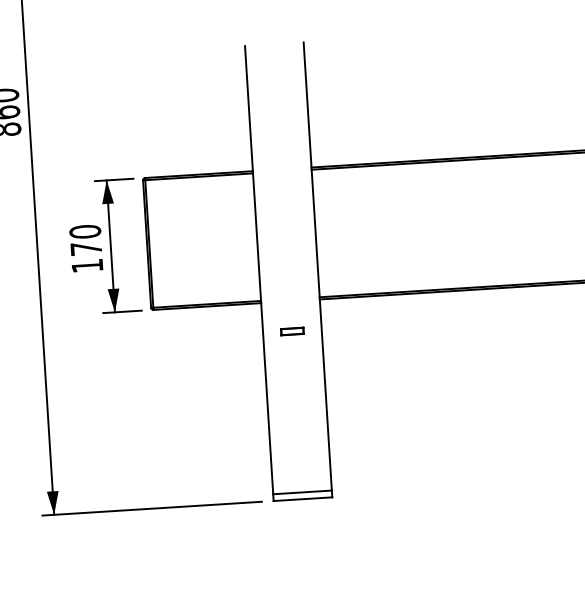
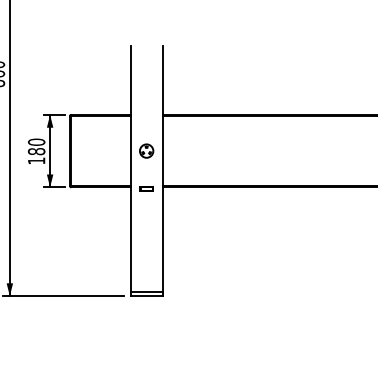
part: (286, 234) -> (146, 150), added
text: (86, 248) -> (36, 151), 170 -> 180
part: (292, 330) -> (146, 188), moved

